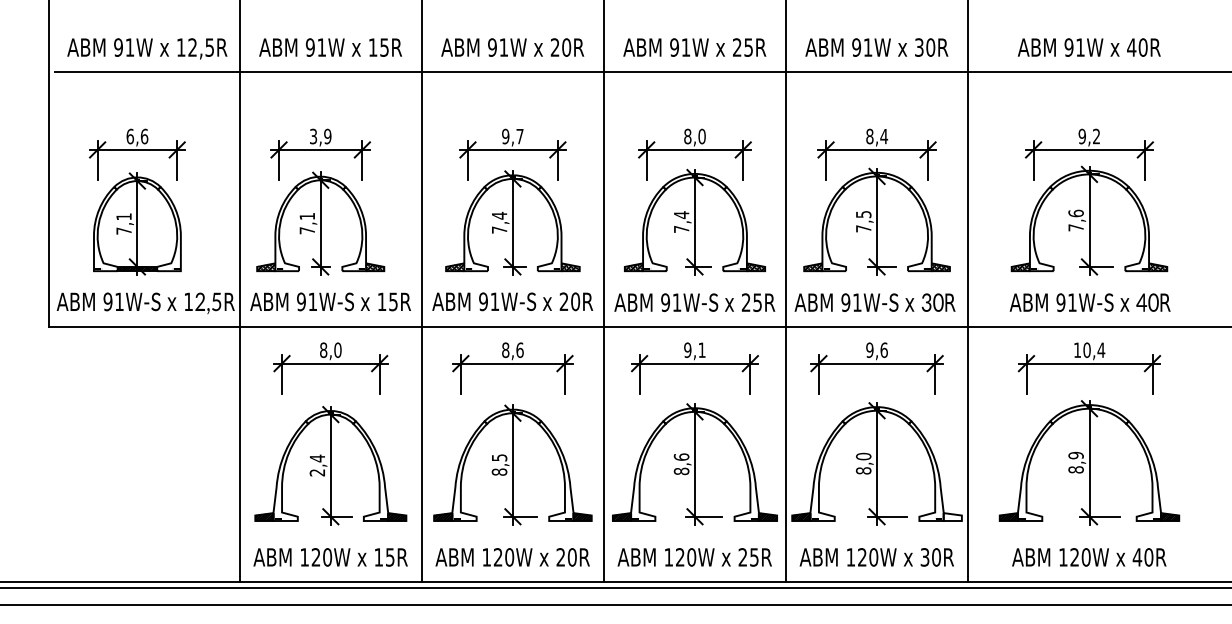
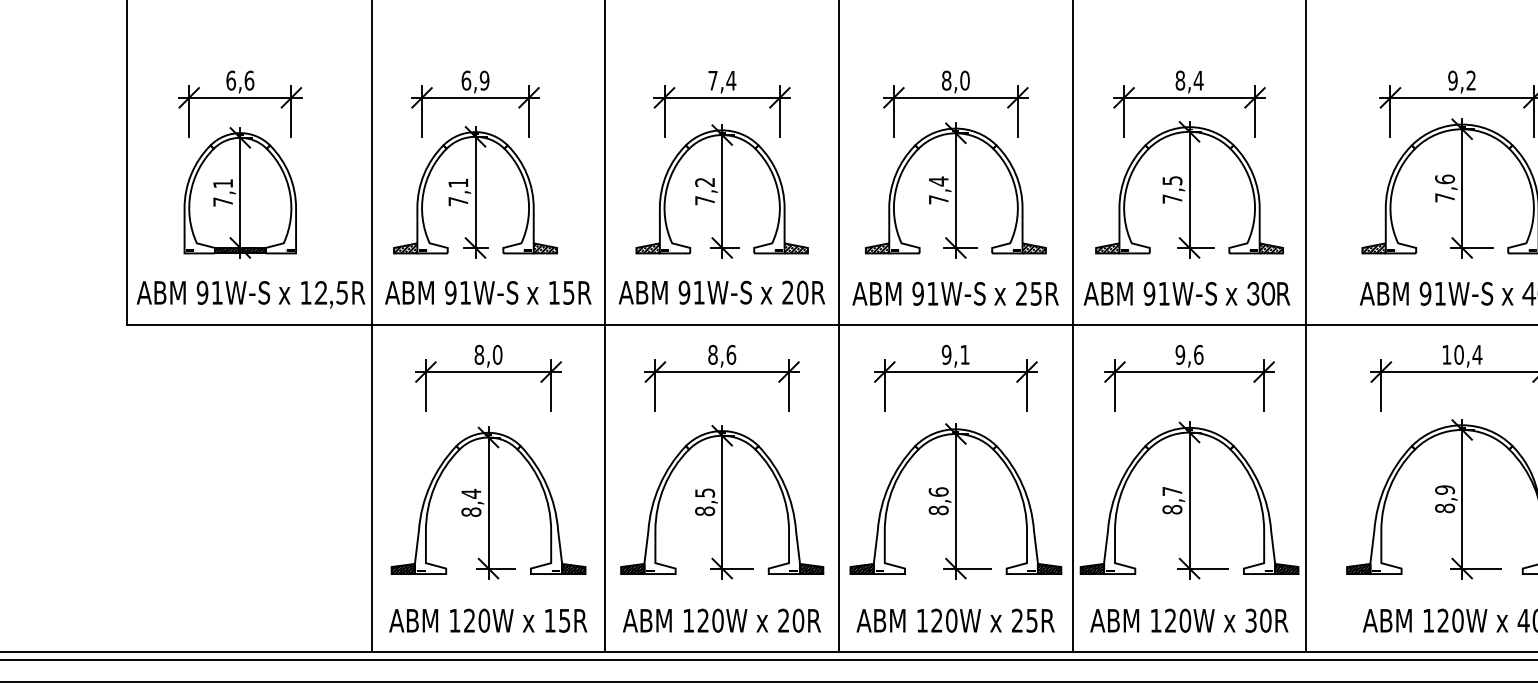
text: (313, 136) -> (466, 80), 3,9 -> 6,9
text: (512, 136) -> (721, 80), 9,7 -> 7,4
text: (499, 215) -> (704, 181), 7,4 -> 7,2
text: (863, 456) -> (1172, 491), 8,0 -> 8,7
text: (317, 472) -> (471, 511), 2,4 -> 8,4
hatch: (952, 516) -> (1286, 568), added

